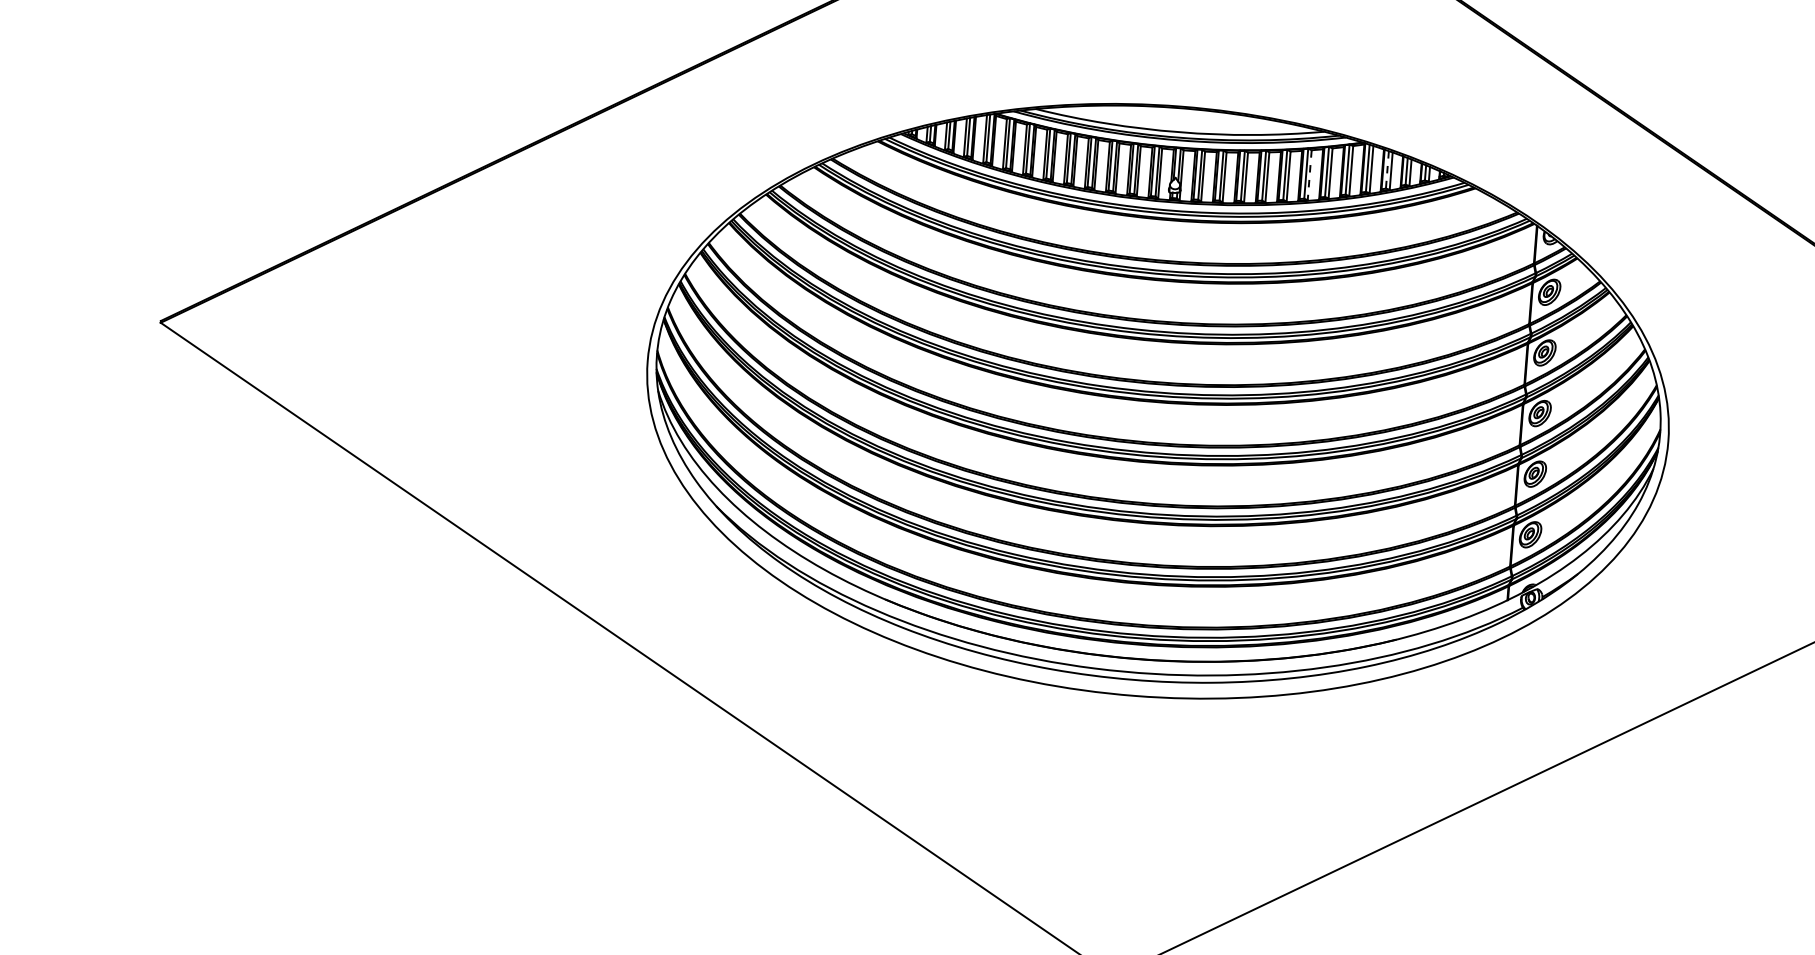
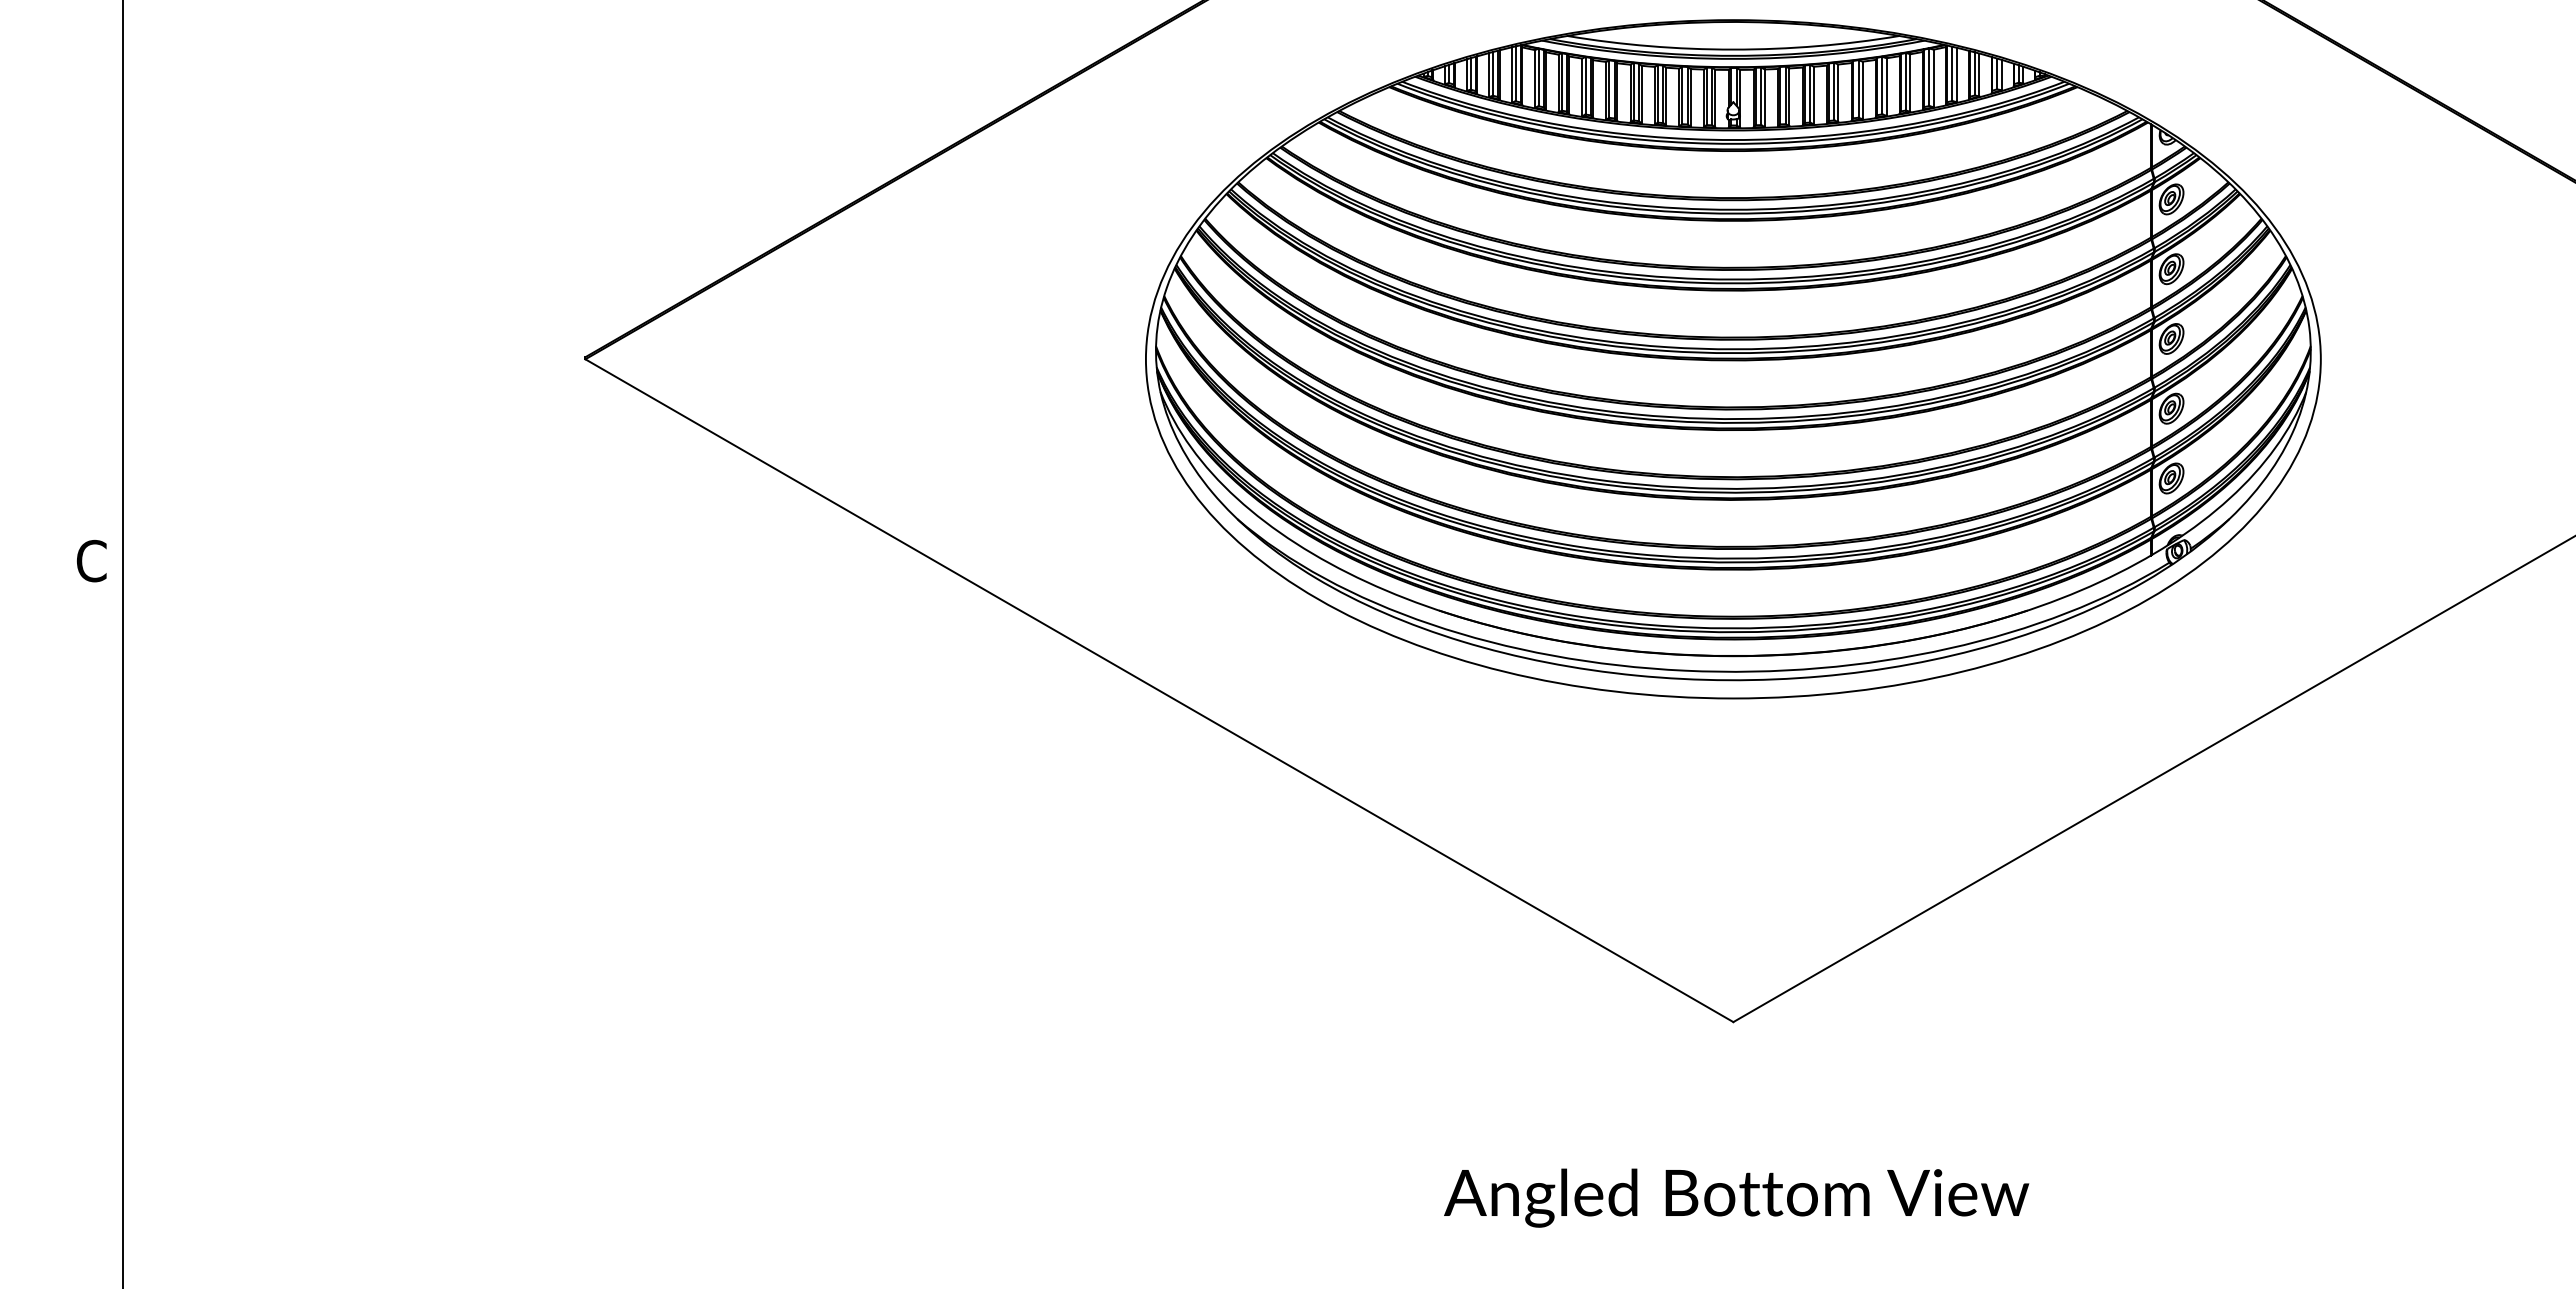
line: (1387, 169) -> (1974, 73), dashed -> solid
line: (1309, 175) -> (1886, 87), dashed -> solid

